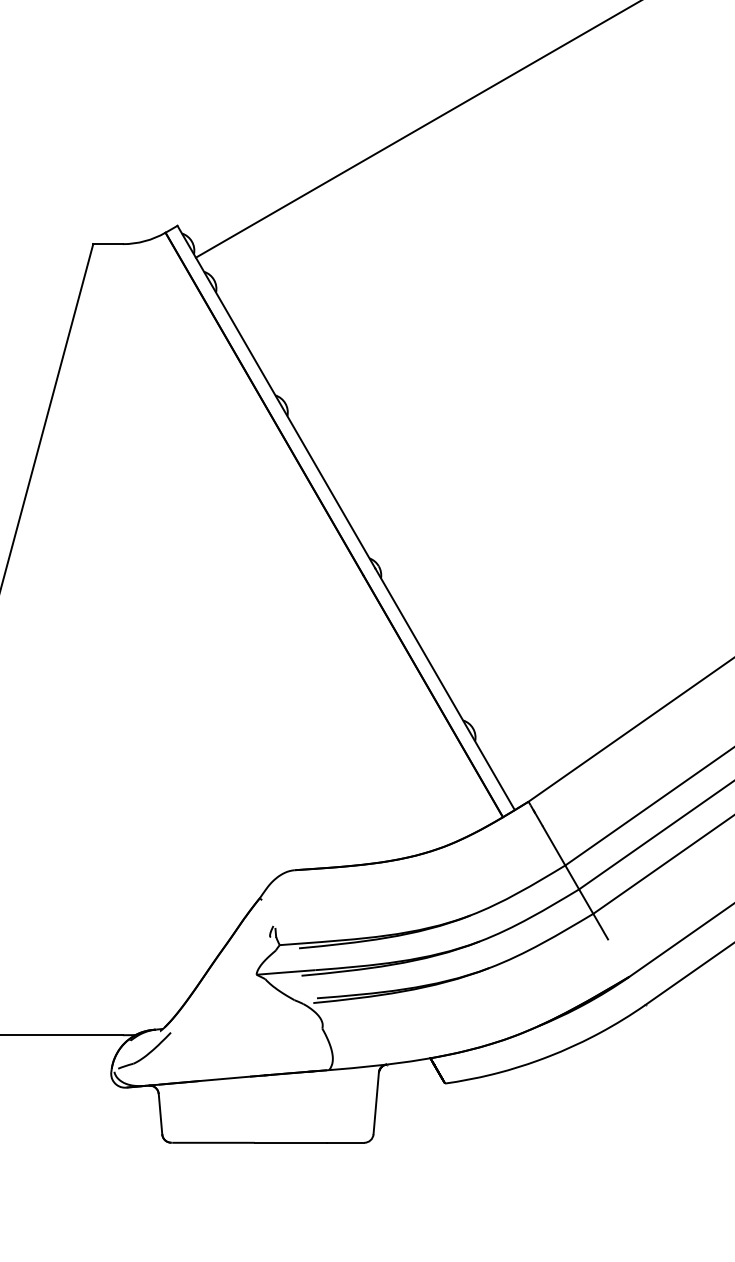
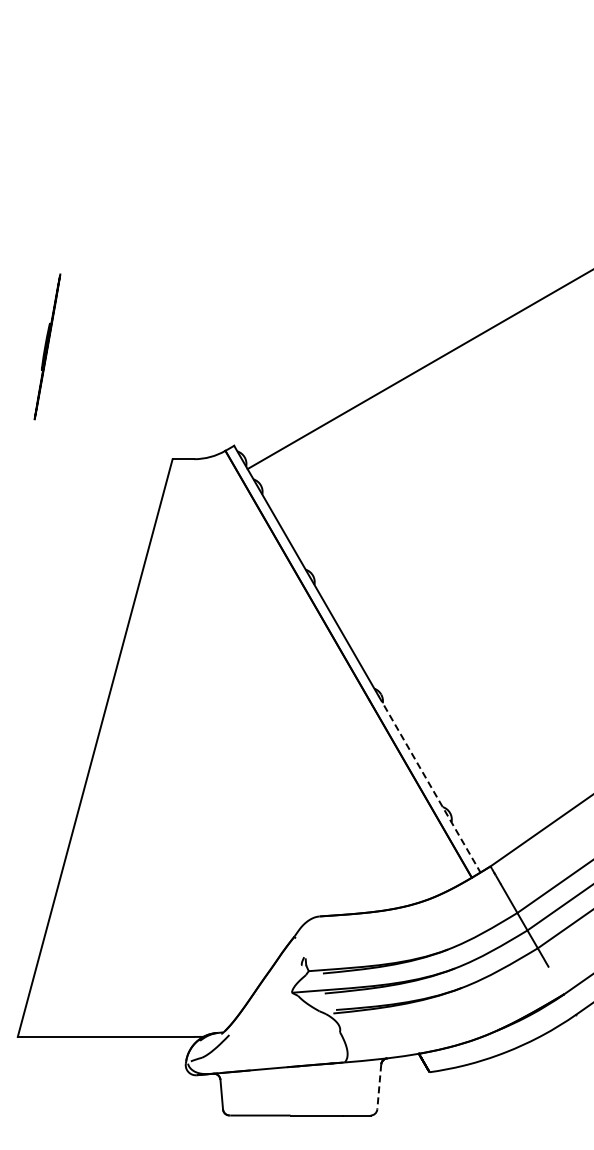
line: (444, 689) -> (429, 784), solid -> dashed
line: (376, 1103) -> (379, 1086), solid -> dashed

